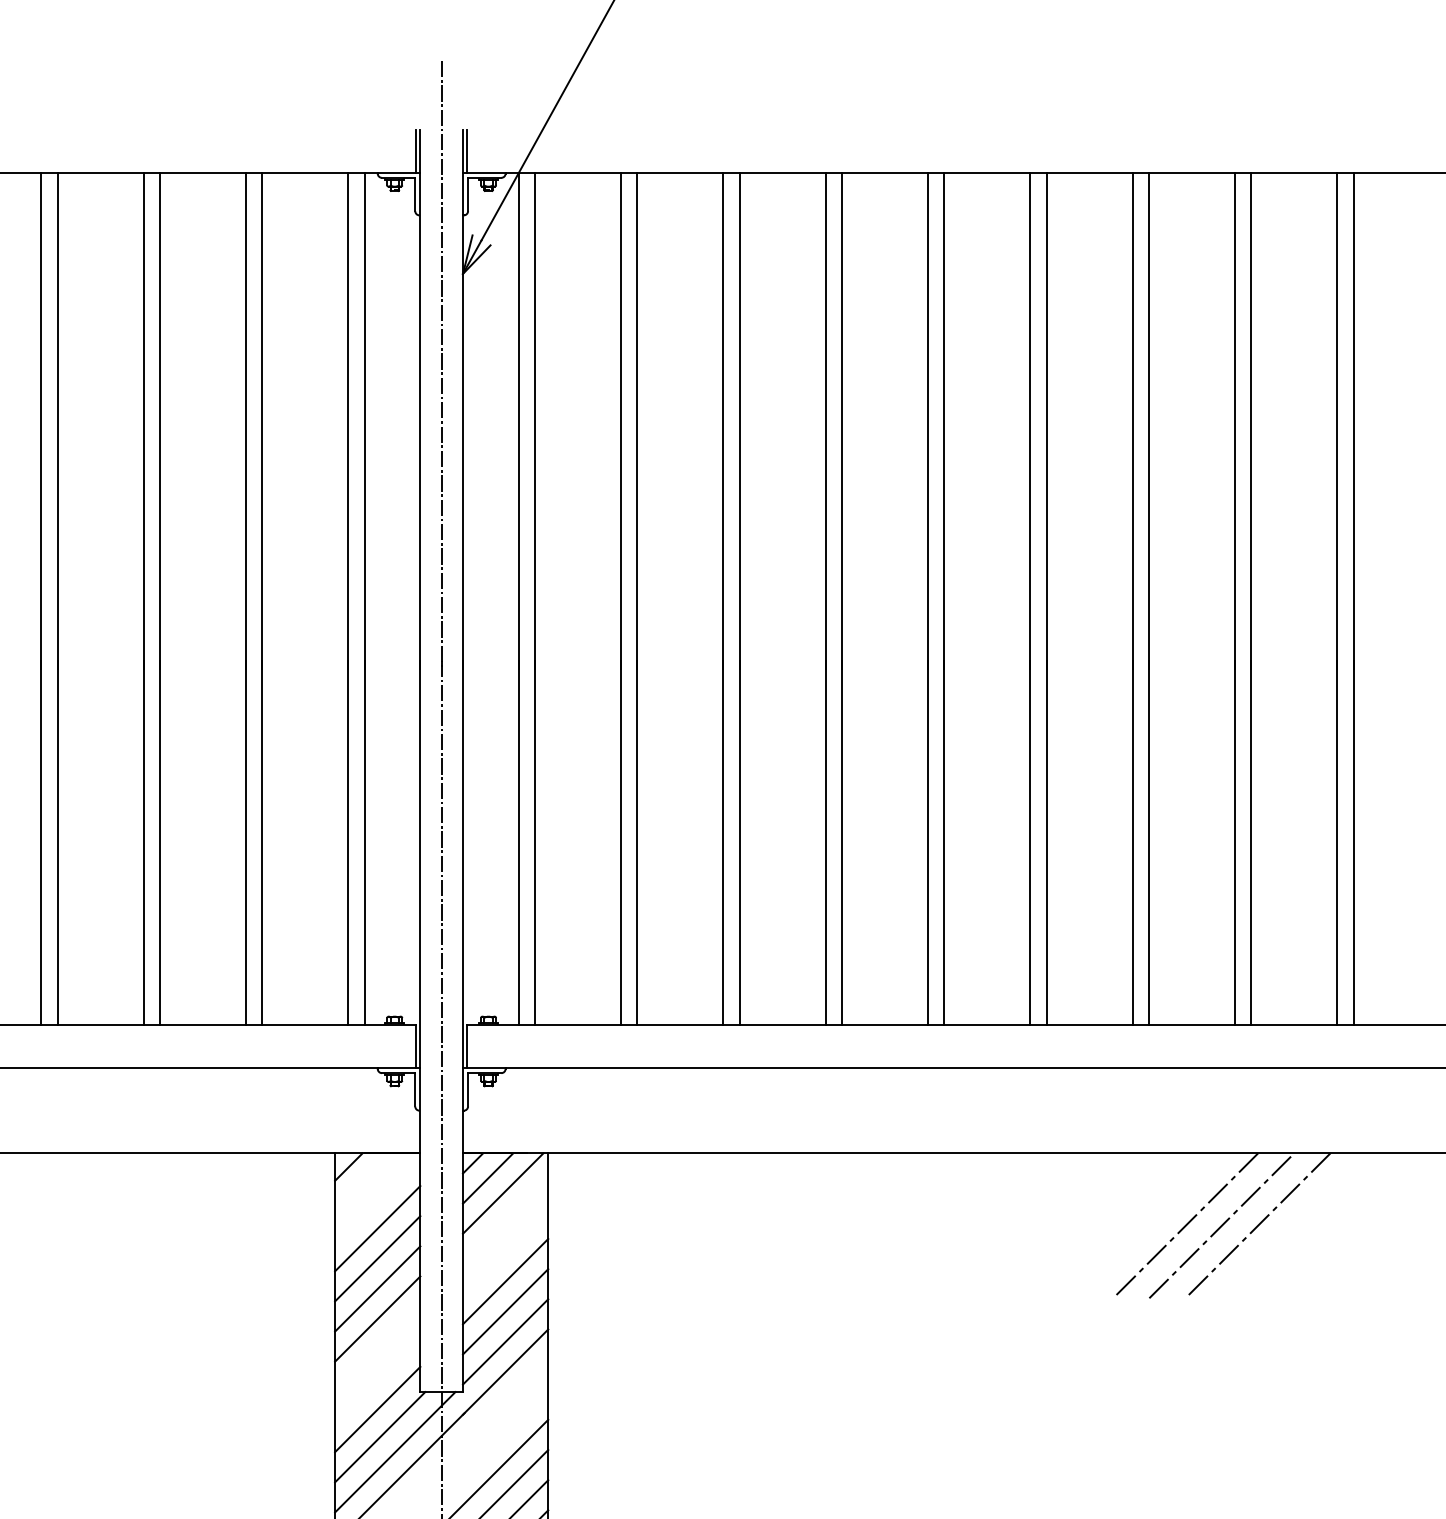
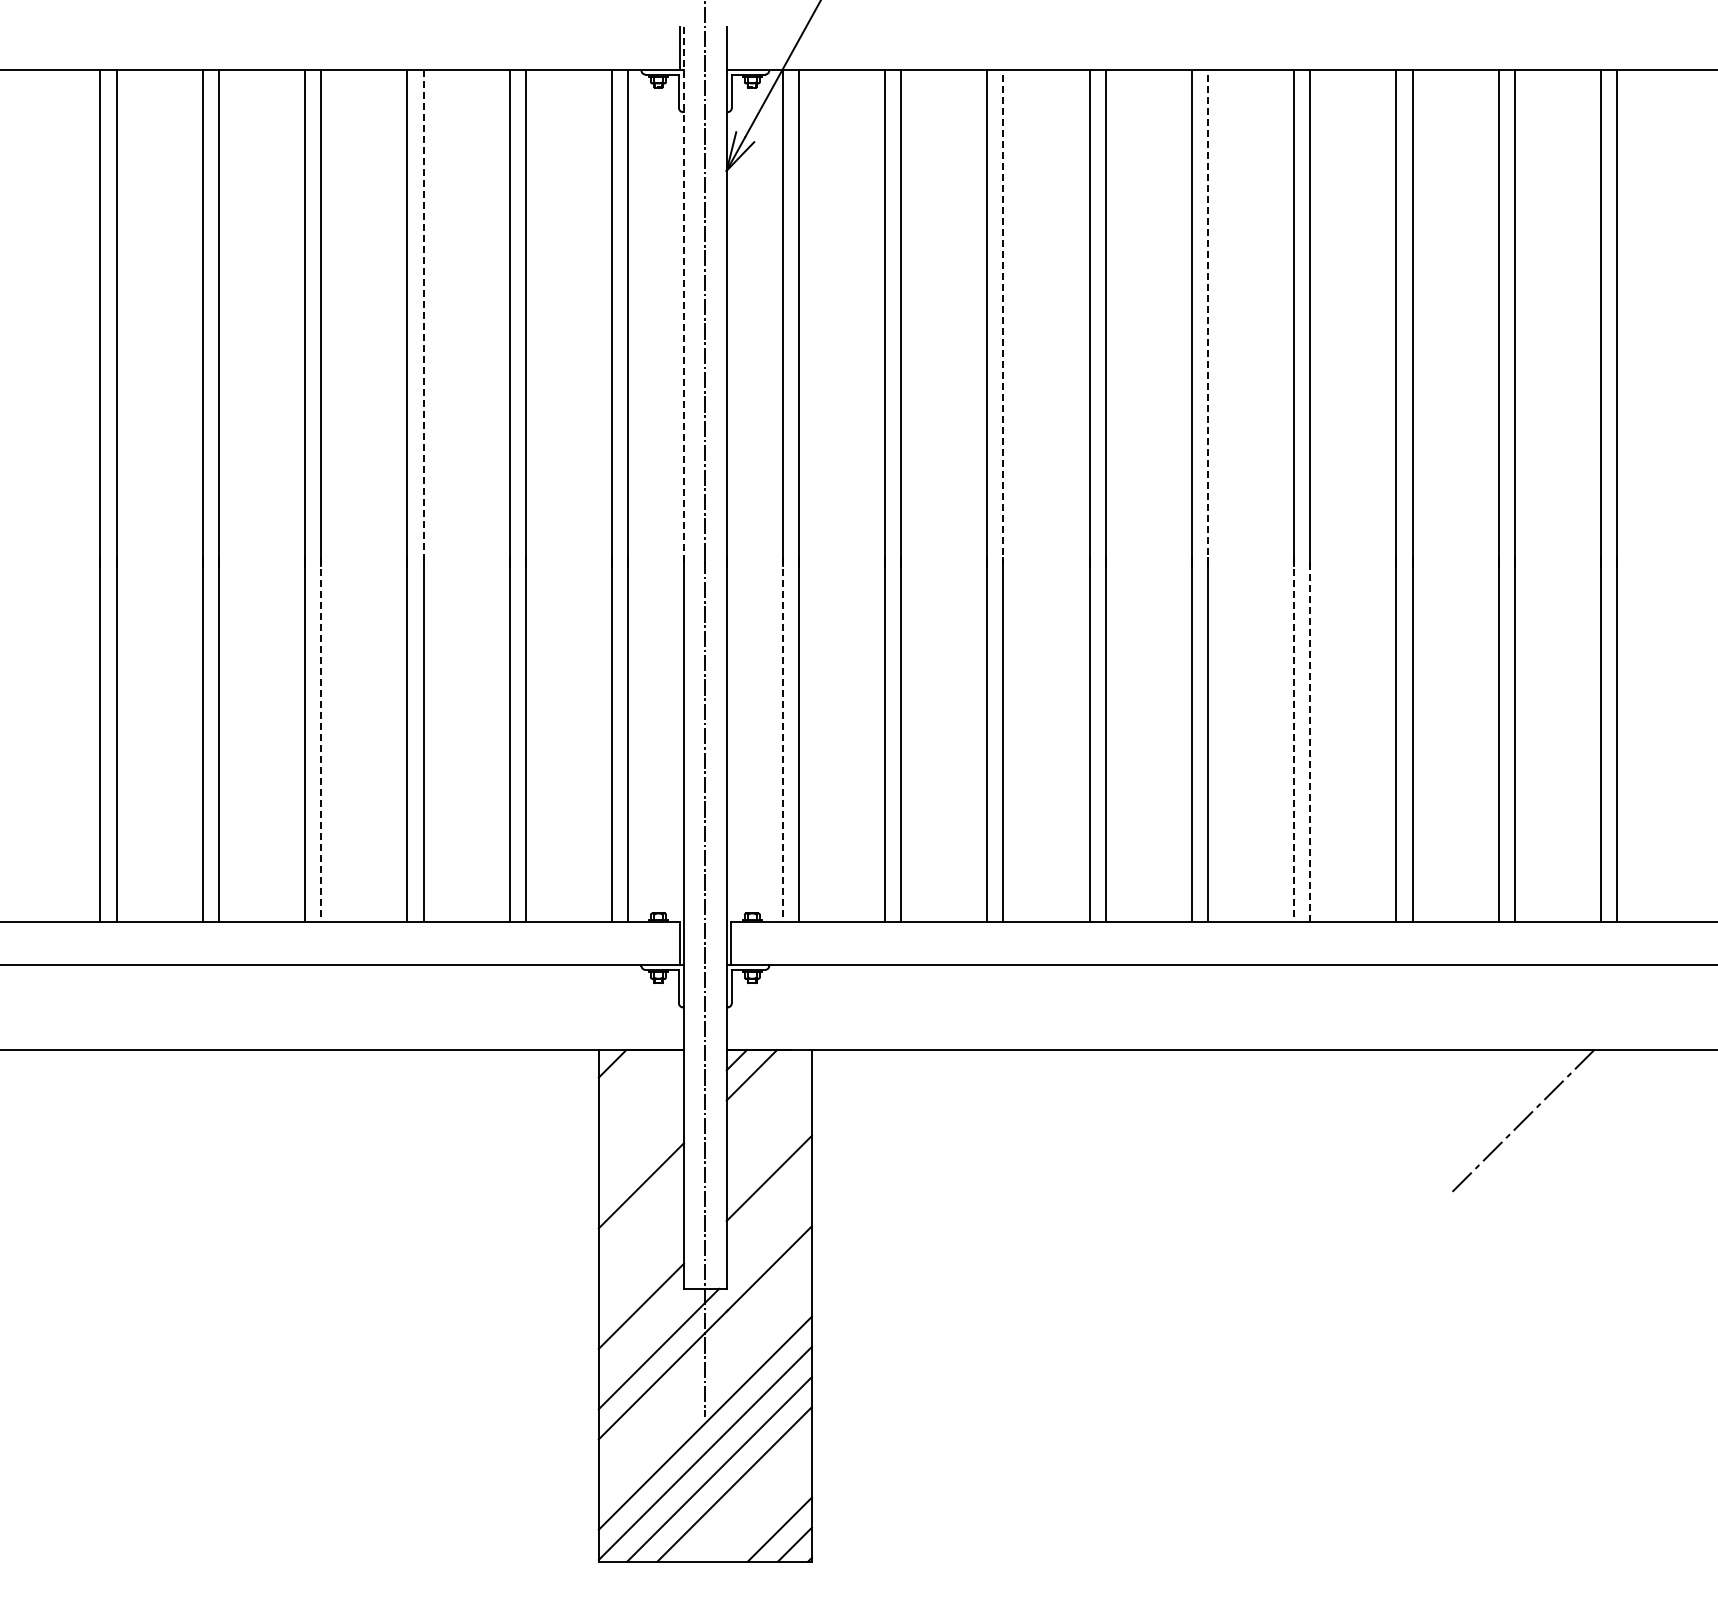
line: (466, 150) -> (730, 47), removed
line: (420, 399) -> (684, 296), solid -> dashed
line: (739, 420) -> (1003, 317), solid -> dashed
line: (944, 420) -> (1208, 317), solid -> dashed
line: (159, 421) -> (423, 318), solid -> dashed
line: (1046, 842) -> (1310, 739), solid -> dashed
line: (57, 843) -> (321, 740), solid -> dashed
line: (518, 843) -> (782, 740), solid -> dashed
line: (1030, 843) -> (1294, 740), solid -> dashed
line: (502, 1193) -> (766, 1090), removed
line: (1184, 1225) -> (1448, 1122), removed
line: (1221, 1225) -> (1485, 1122), removed
line: (377, 1228) -> (641, 1125), removed
line: (377, 1258) -> (641, 1155), removed
line: (504, 1311) -> (768, 1208), removed
line: (377, 1318) -> (641, 1215), removed
line: (504, 1341) -> (768, 1238), removed
line: (379, 1436) -> (643, 1333), removed

